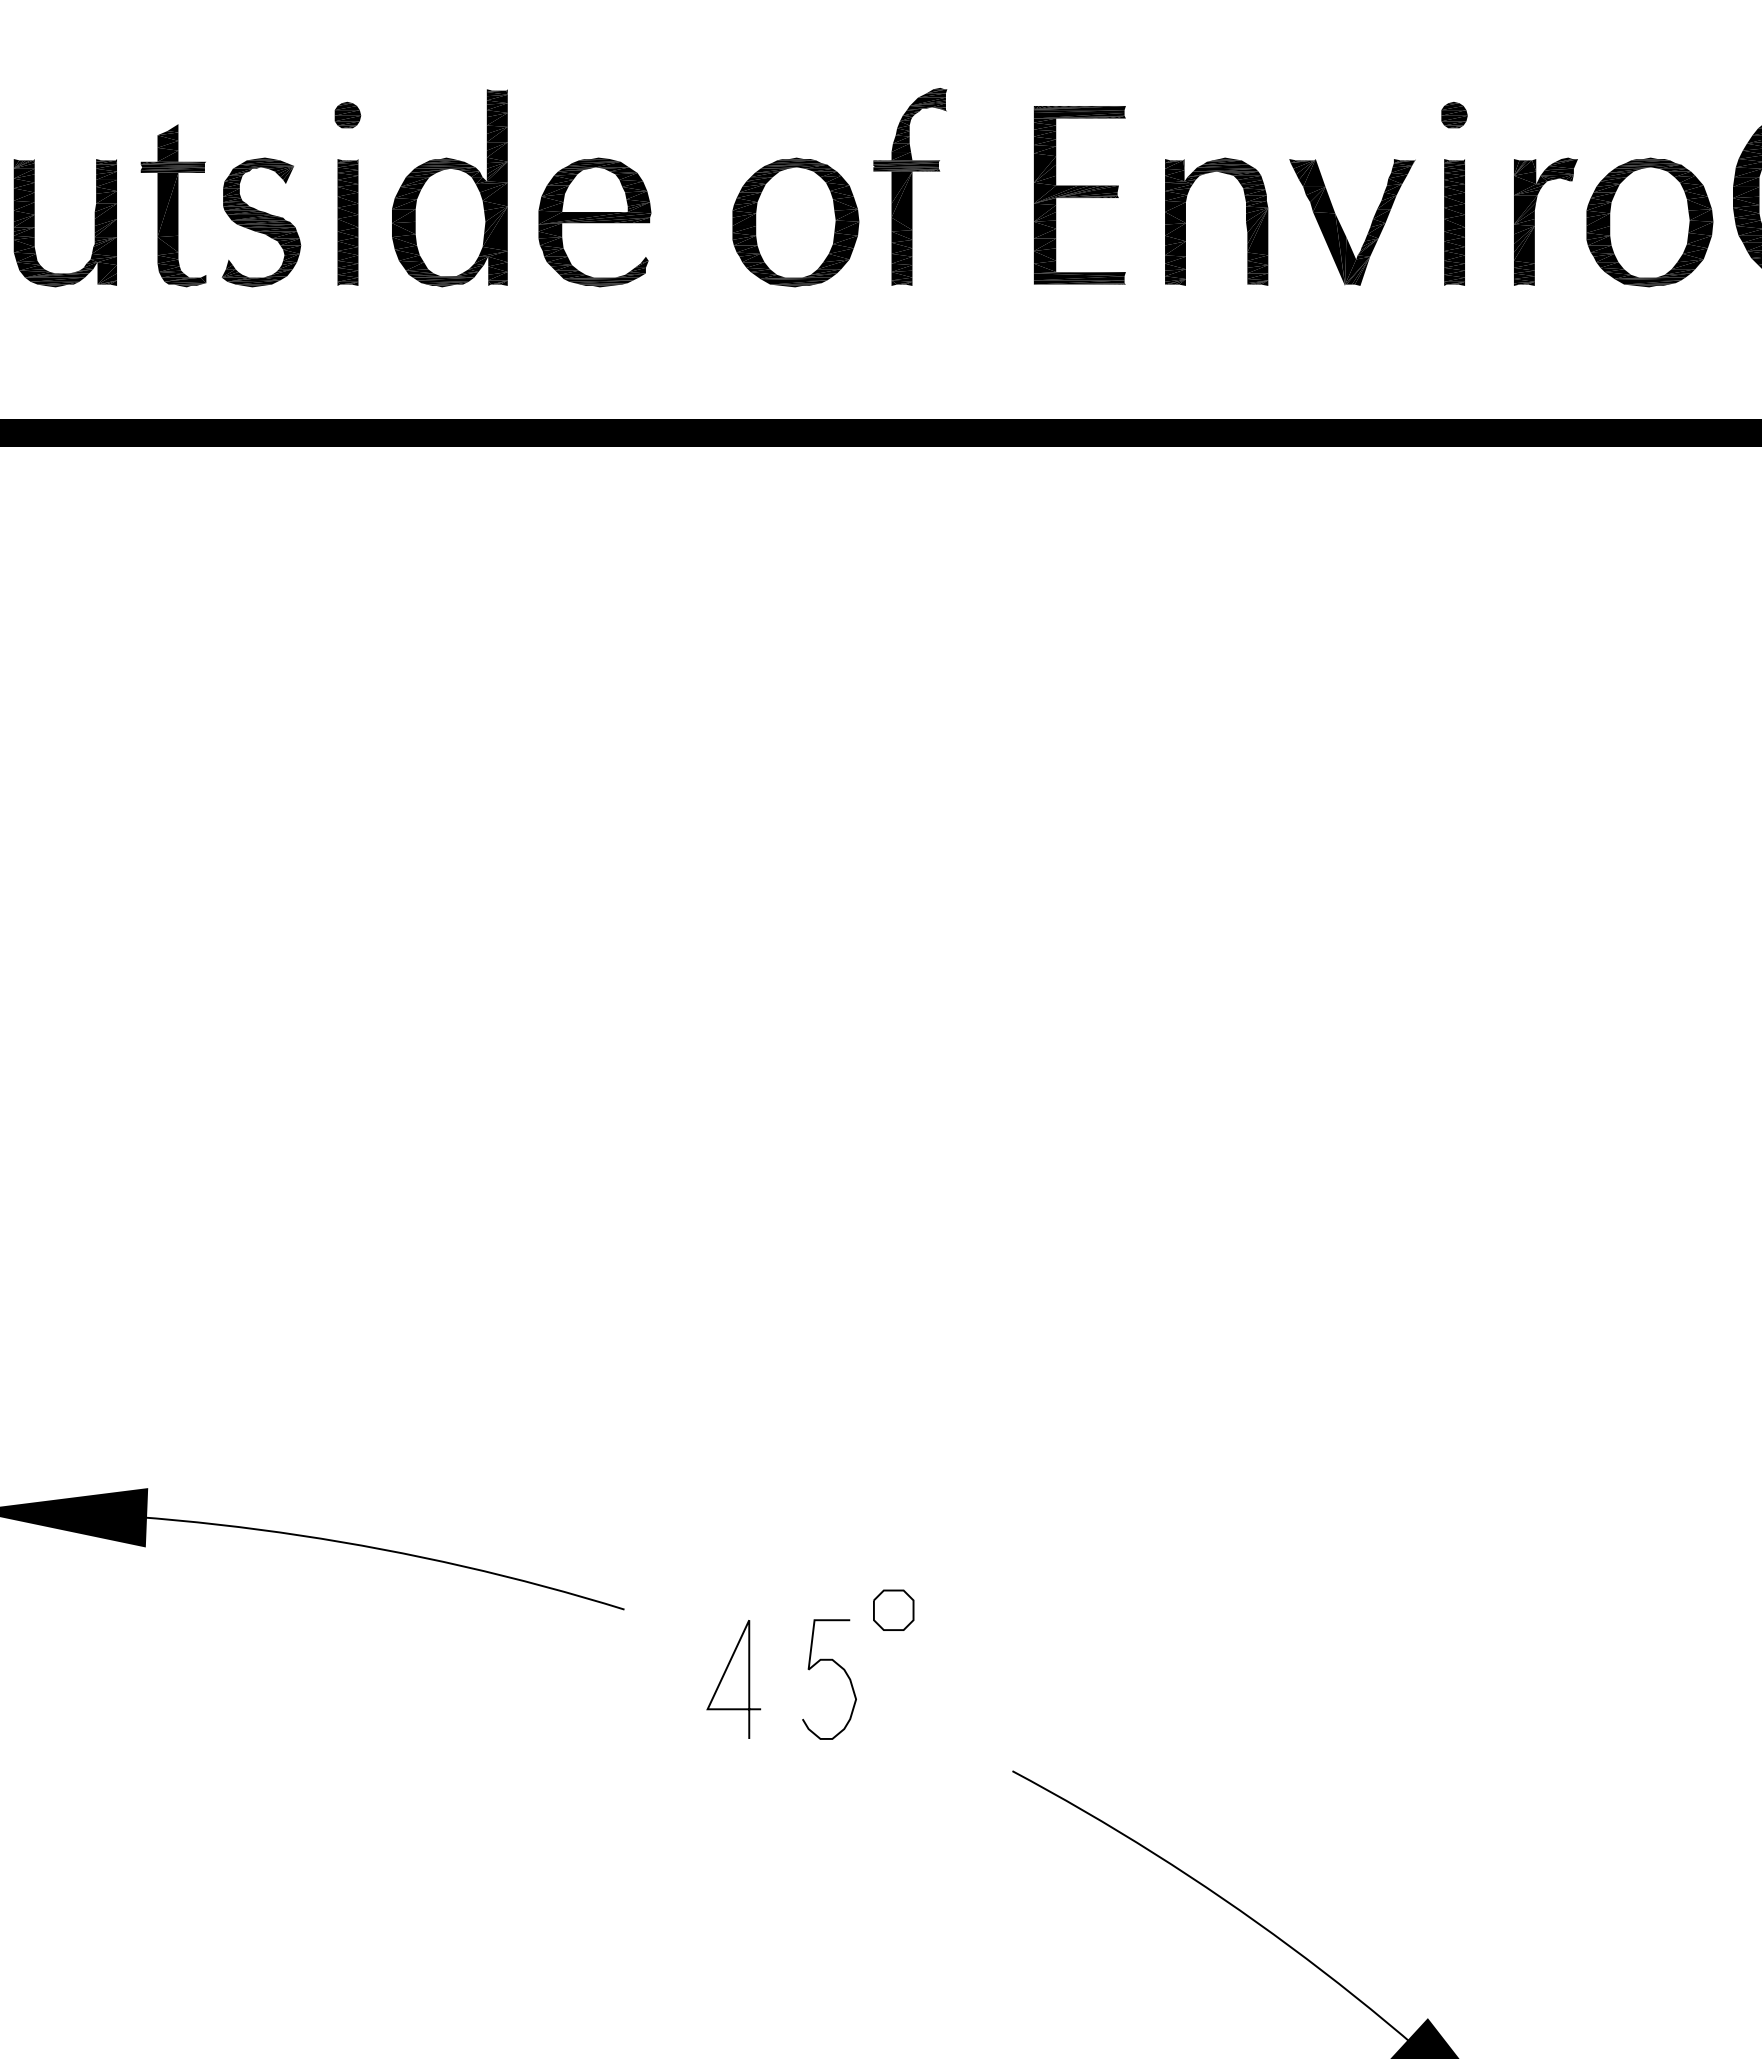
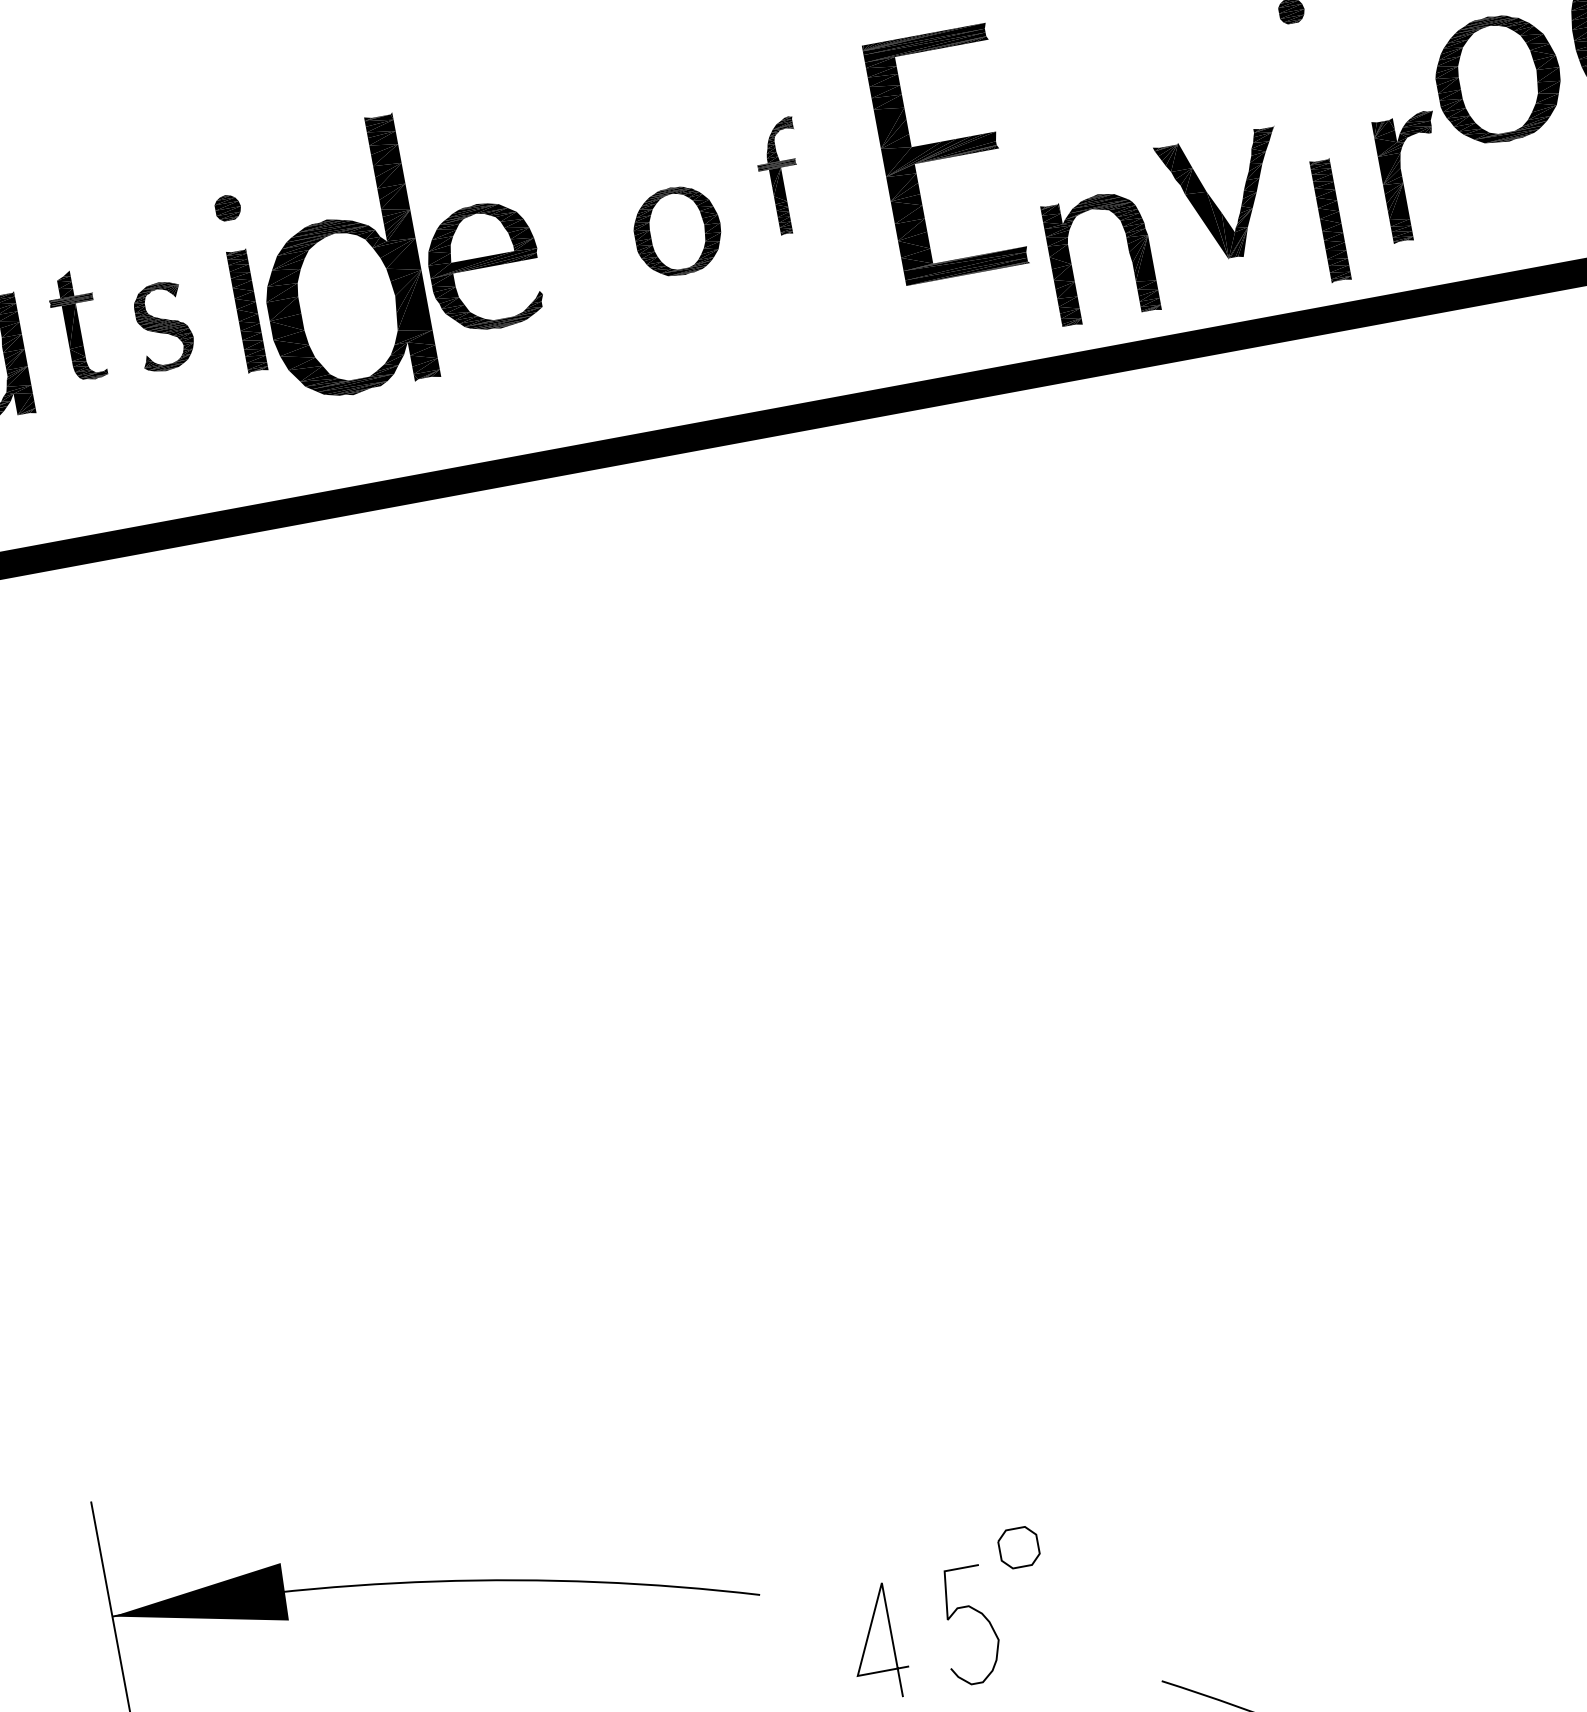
part: (910, 186) -> (781, 176), size x0.6
part: (449, 188) -> (338, 260), size x1.4
part: (1079, 195) -> (945, 154), size x1.4
part: (173, 205) -> (76, 325), size x0.7
part: (1246, 221) -> (1129, 251), moved
part: (1534, 221) -> (1402, 178), moved
part: (261, 222) -> (164, 326), size x0.7
part: (795, 222) -> (677, 231), size x0.7
part: (1454, 222) -> (1330, 220), moved
part: (1342, 228) -> (1216, 205), moved

